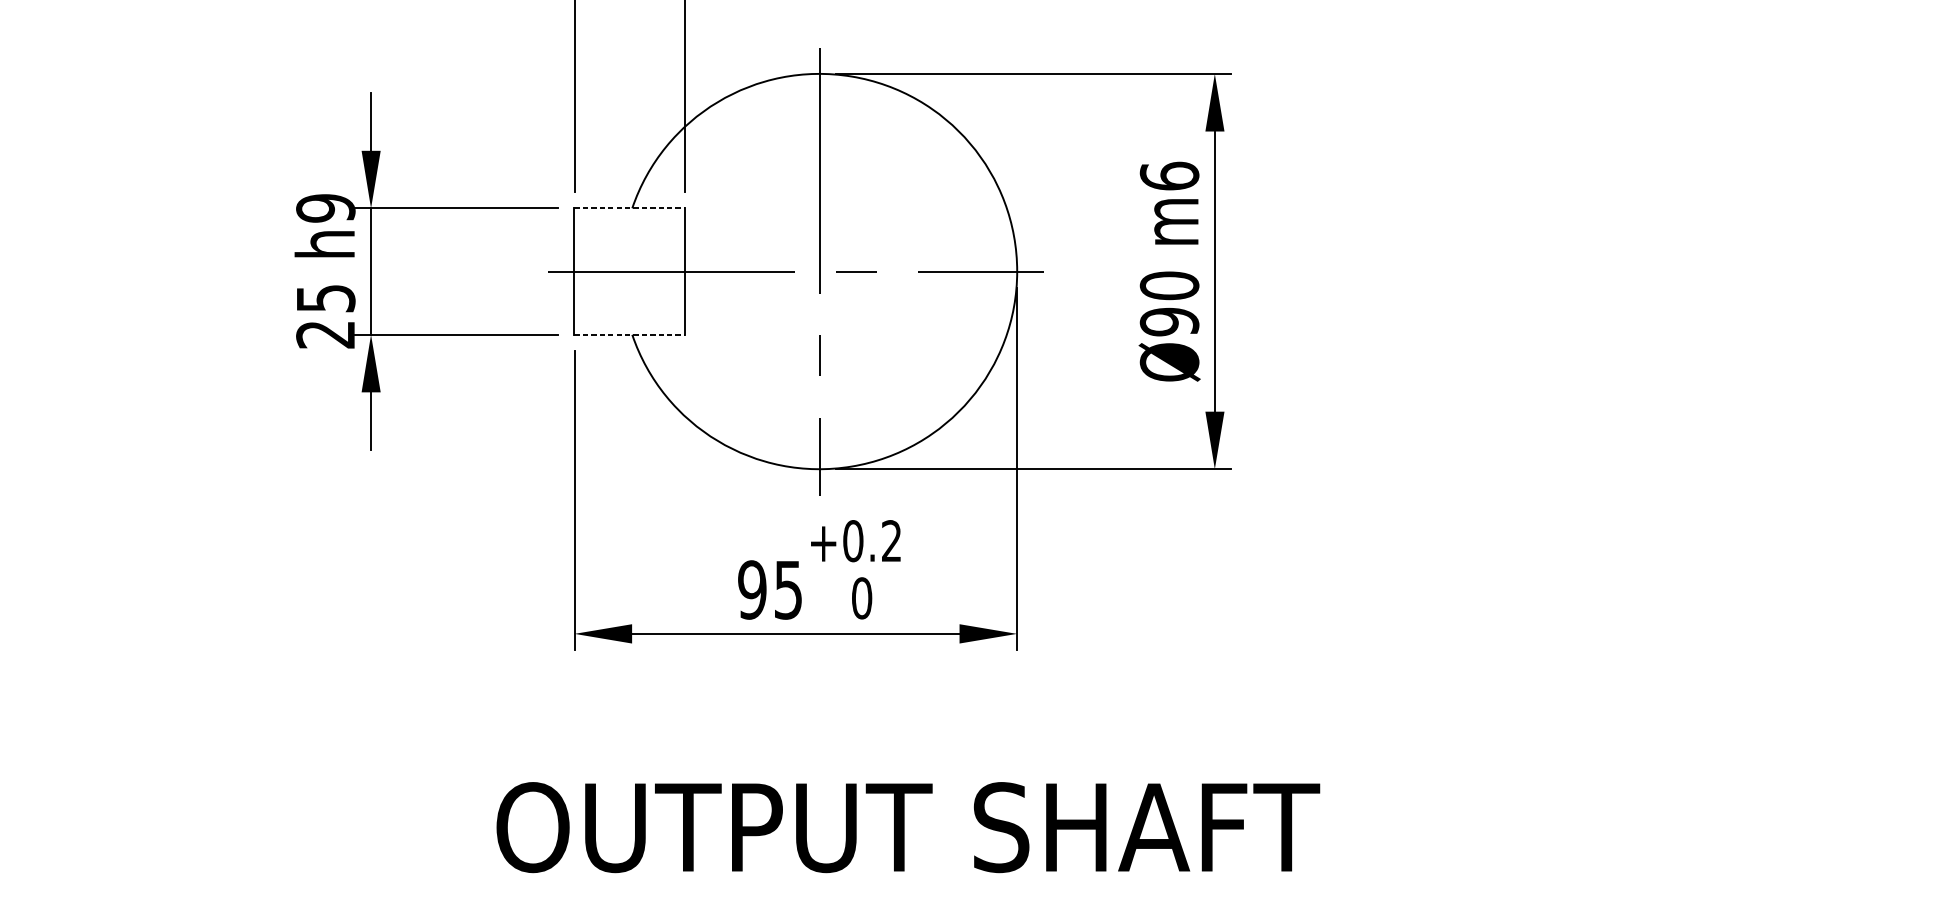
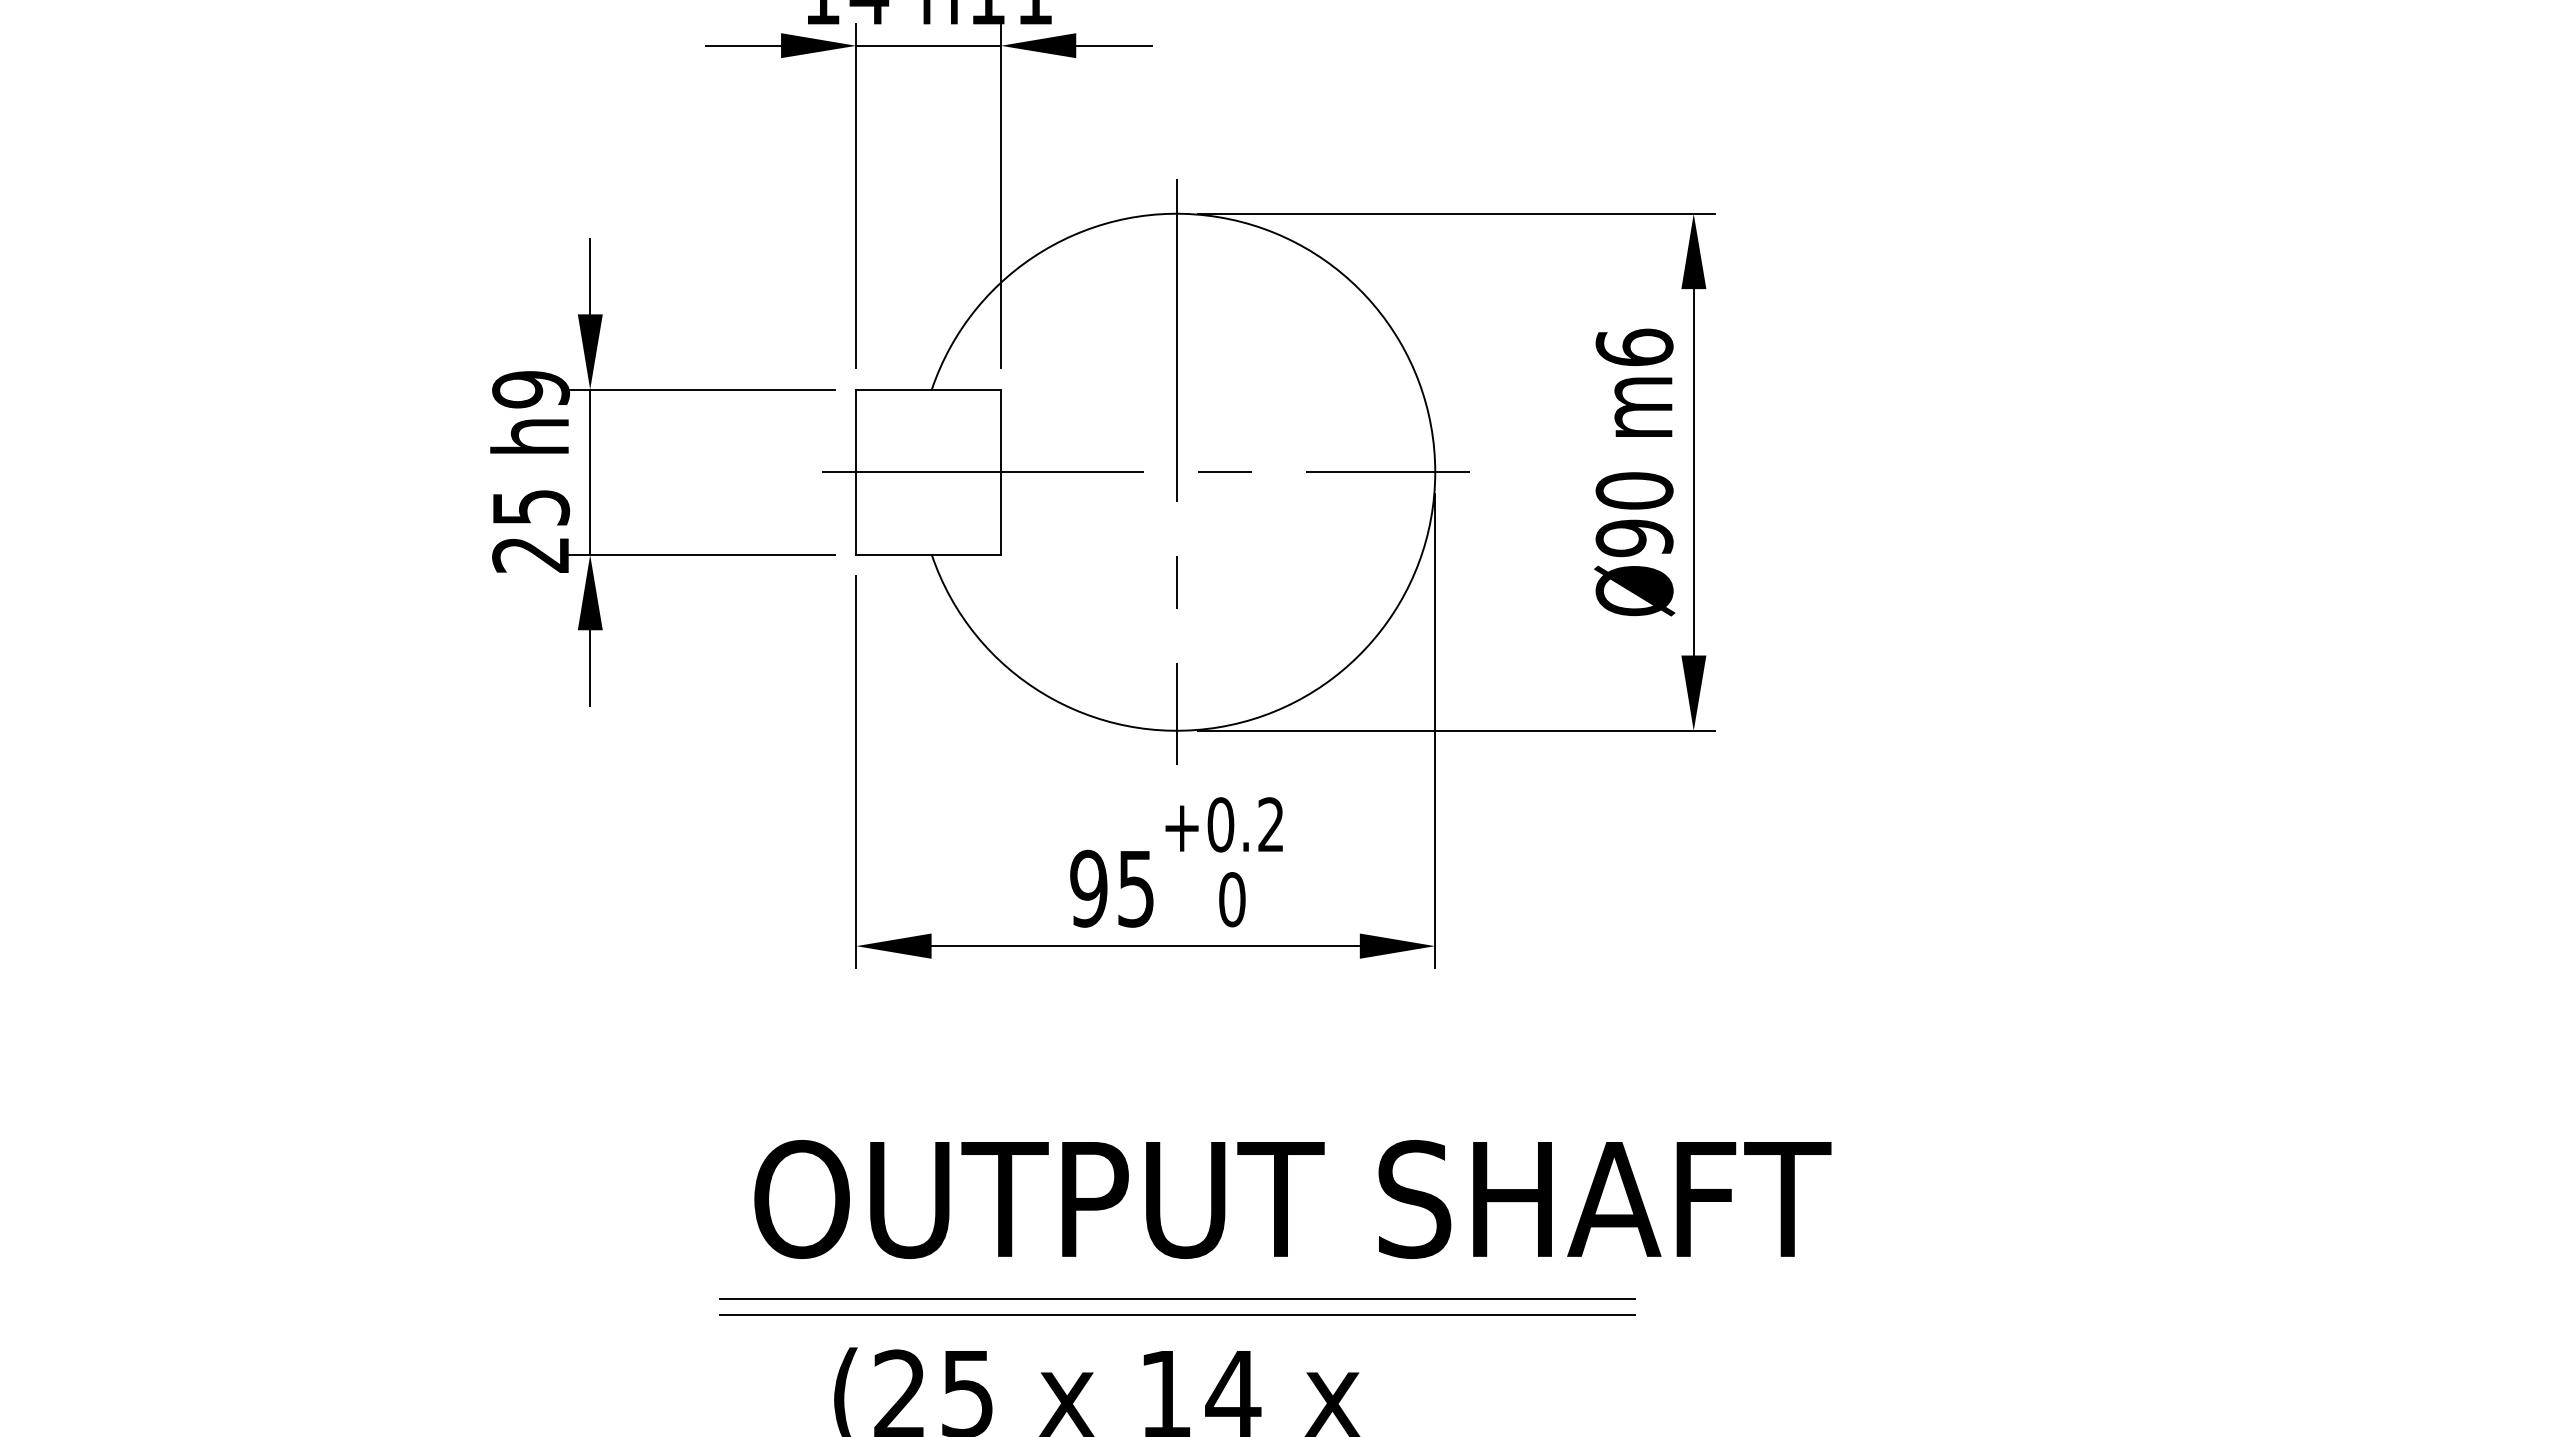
line: (630, 208) -> (929, 389), dashed -> solid
line: (630, 334) -> (929, 554), dashed -> solid
line: (820, 904) -> (1177, 1299), added
line: (820, 915) -> (1177, 1314), added

